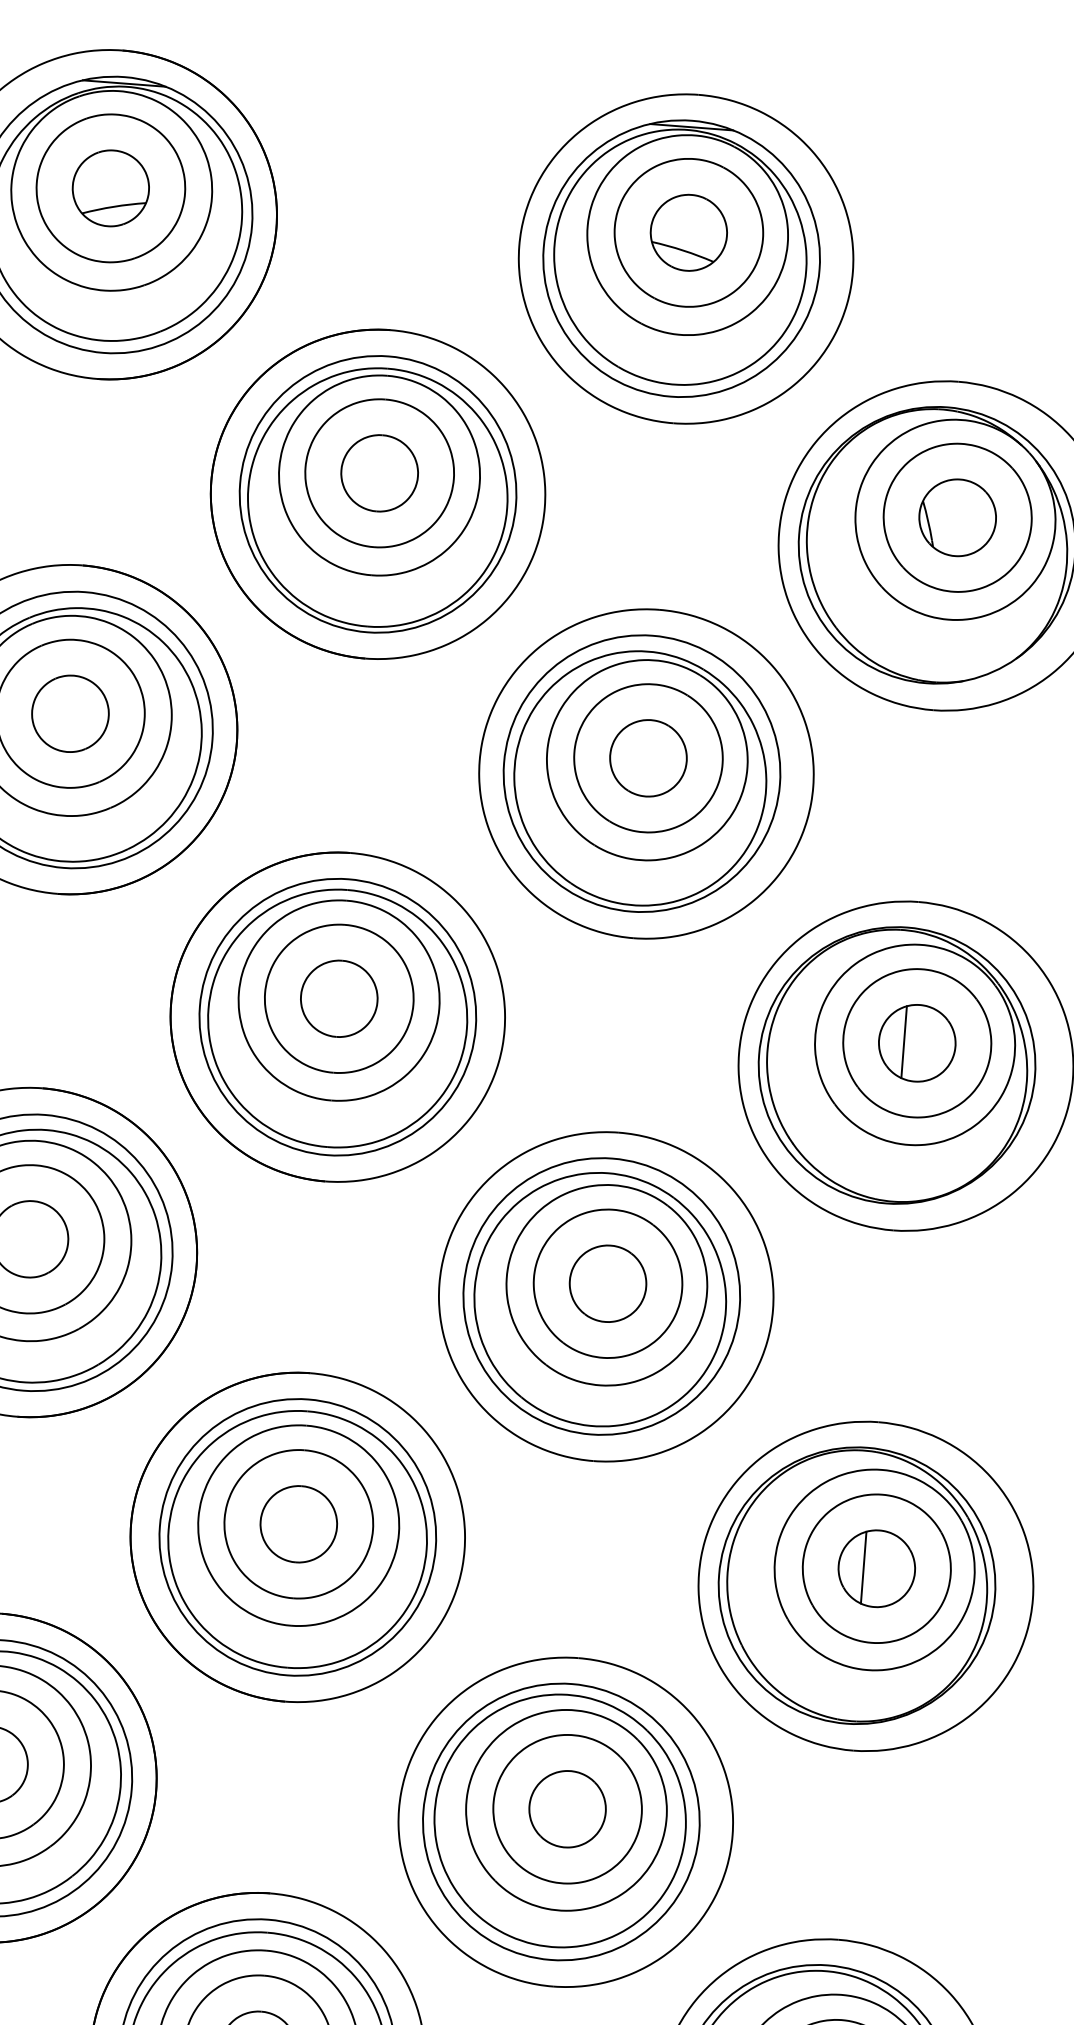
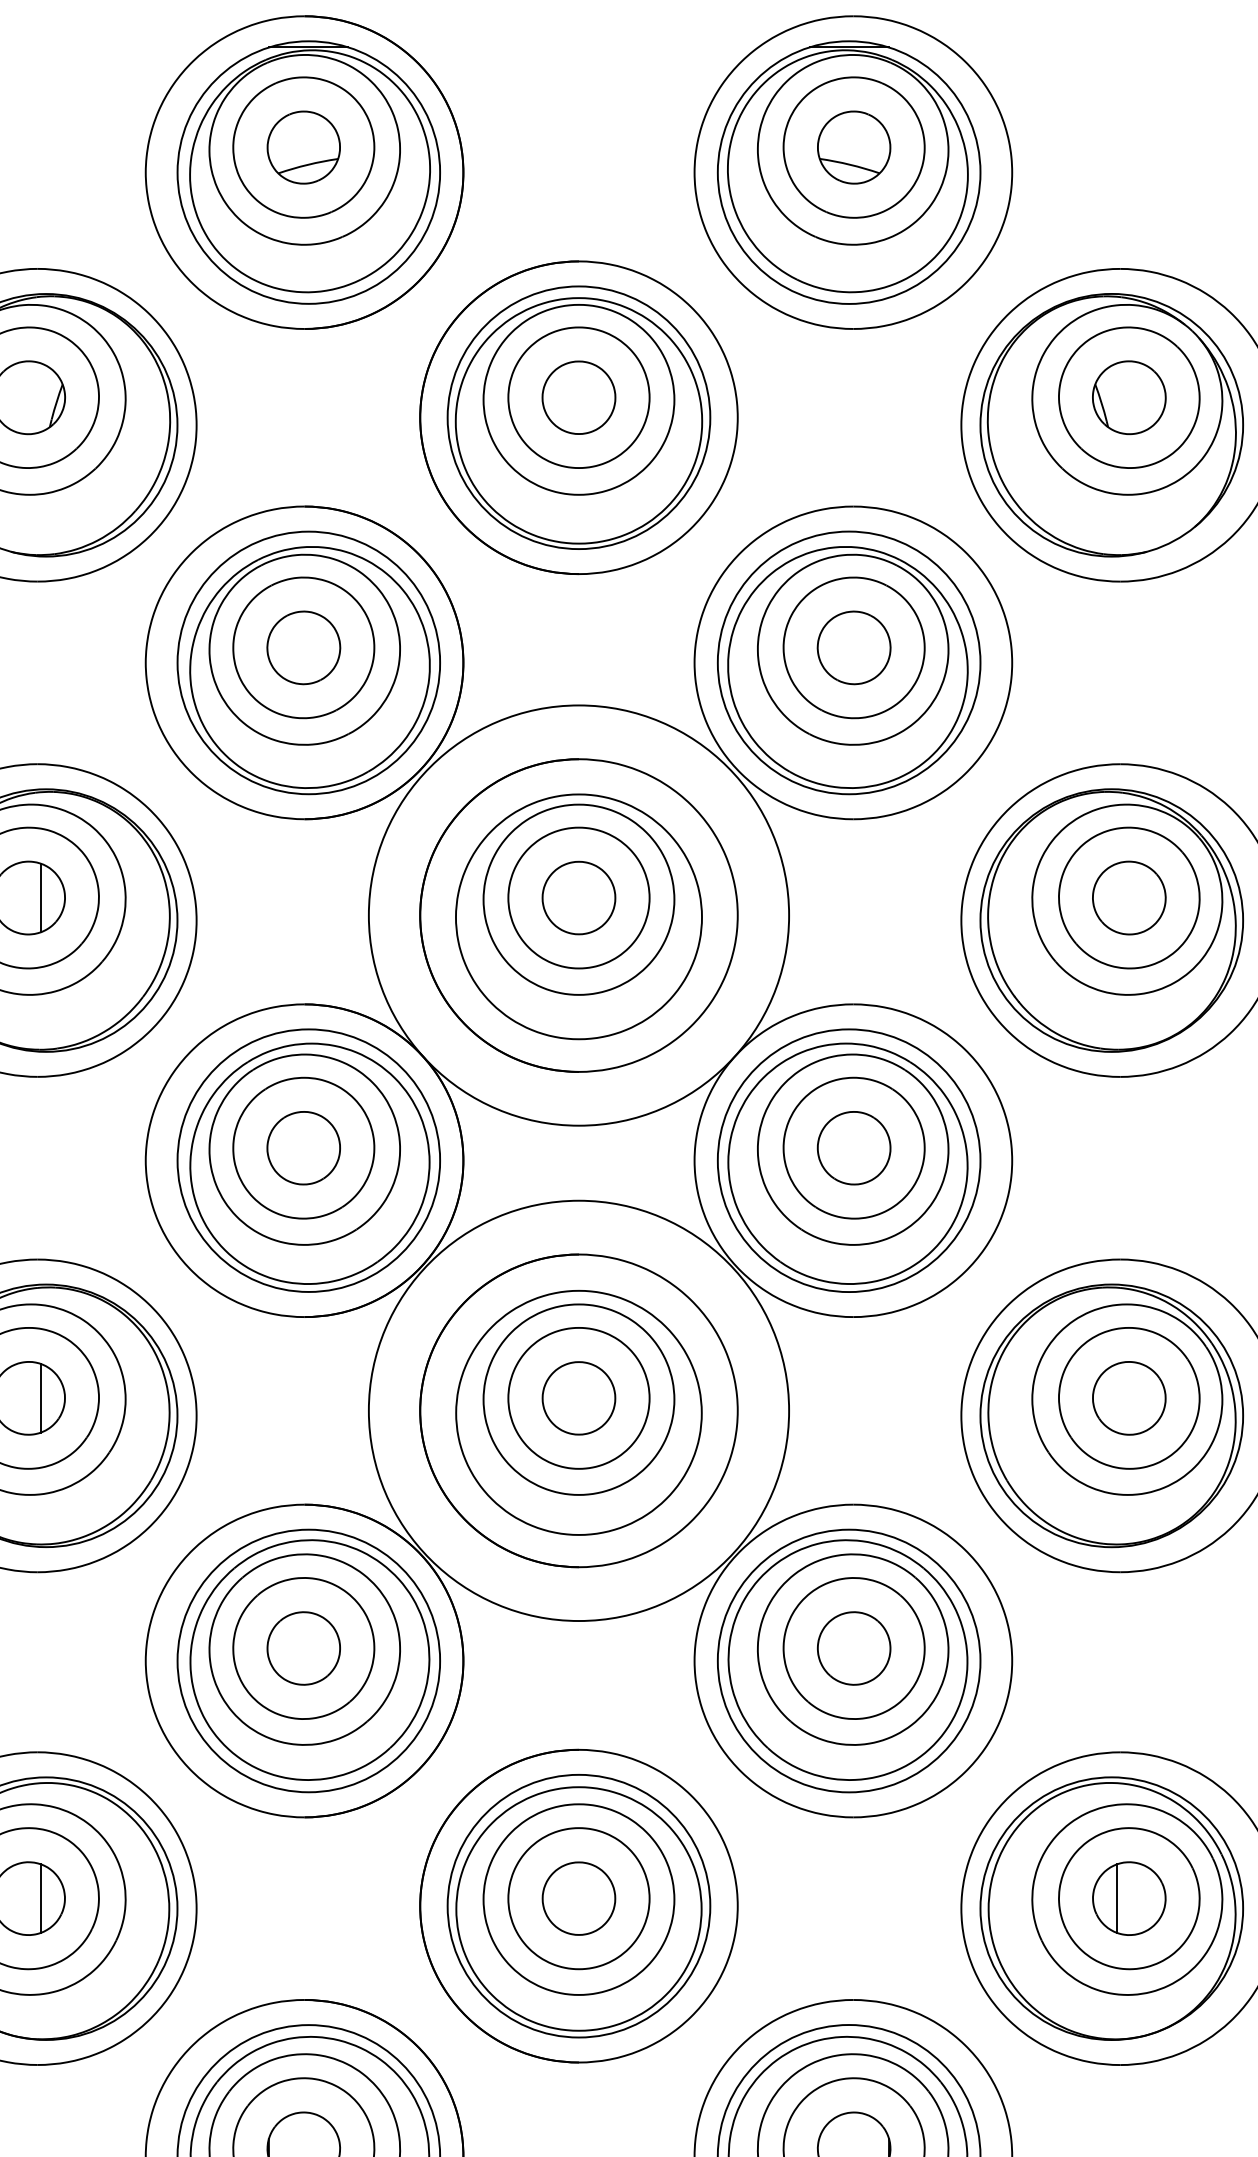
circle: (337, 1017) -> (578, 915), size x1.6
line: (903, 1041) -> (1116, 897), removed
circle: (297, 1536) -> (578, 1410), size x1.6
line: (863, 1567) -> (1116, 1398), removed

